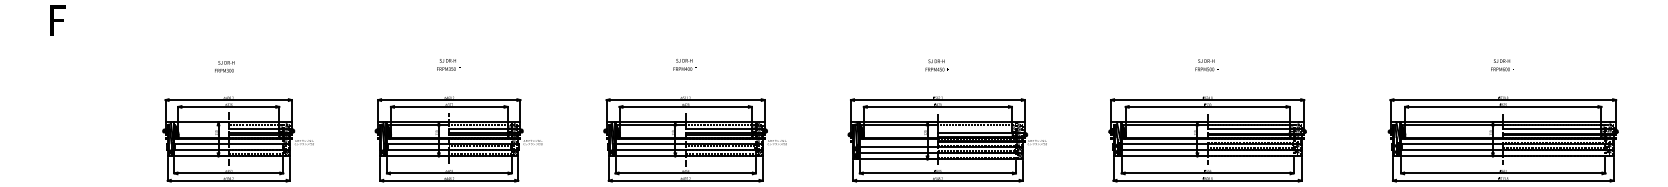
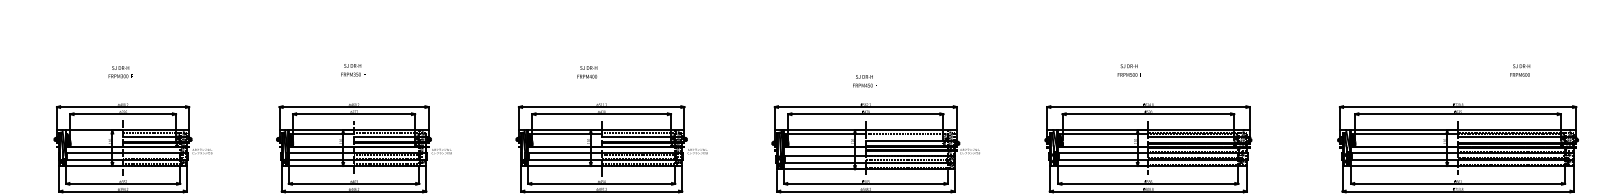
text: (684, 64) -> (588, 71), moved
text: (936, 65) -> (864, 81), moved
text: (1206, 65) -> (1129, 70), moved
text: (1502, 65) -> (1522, 70), moved

